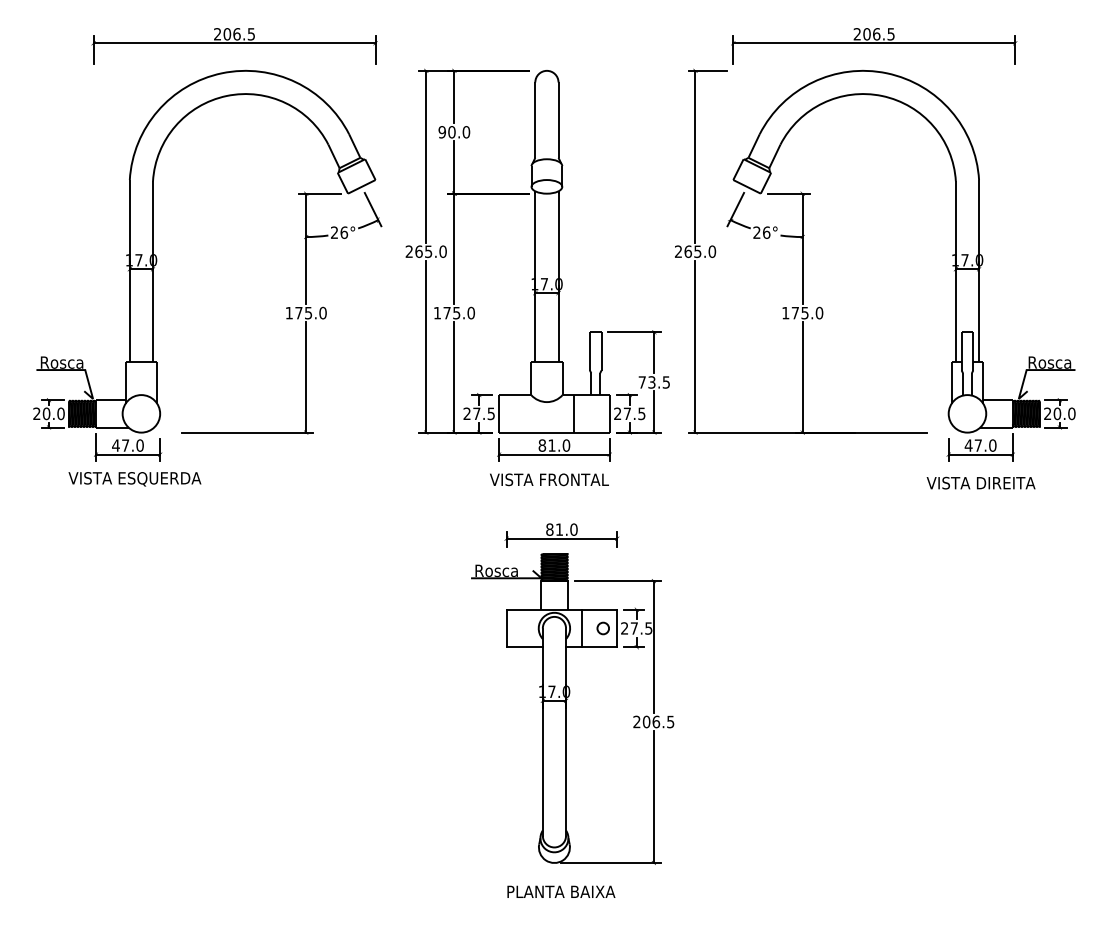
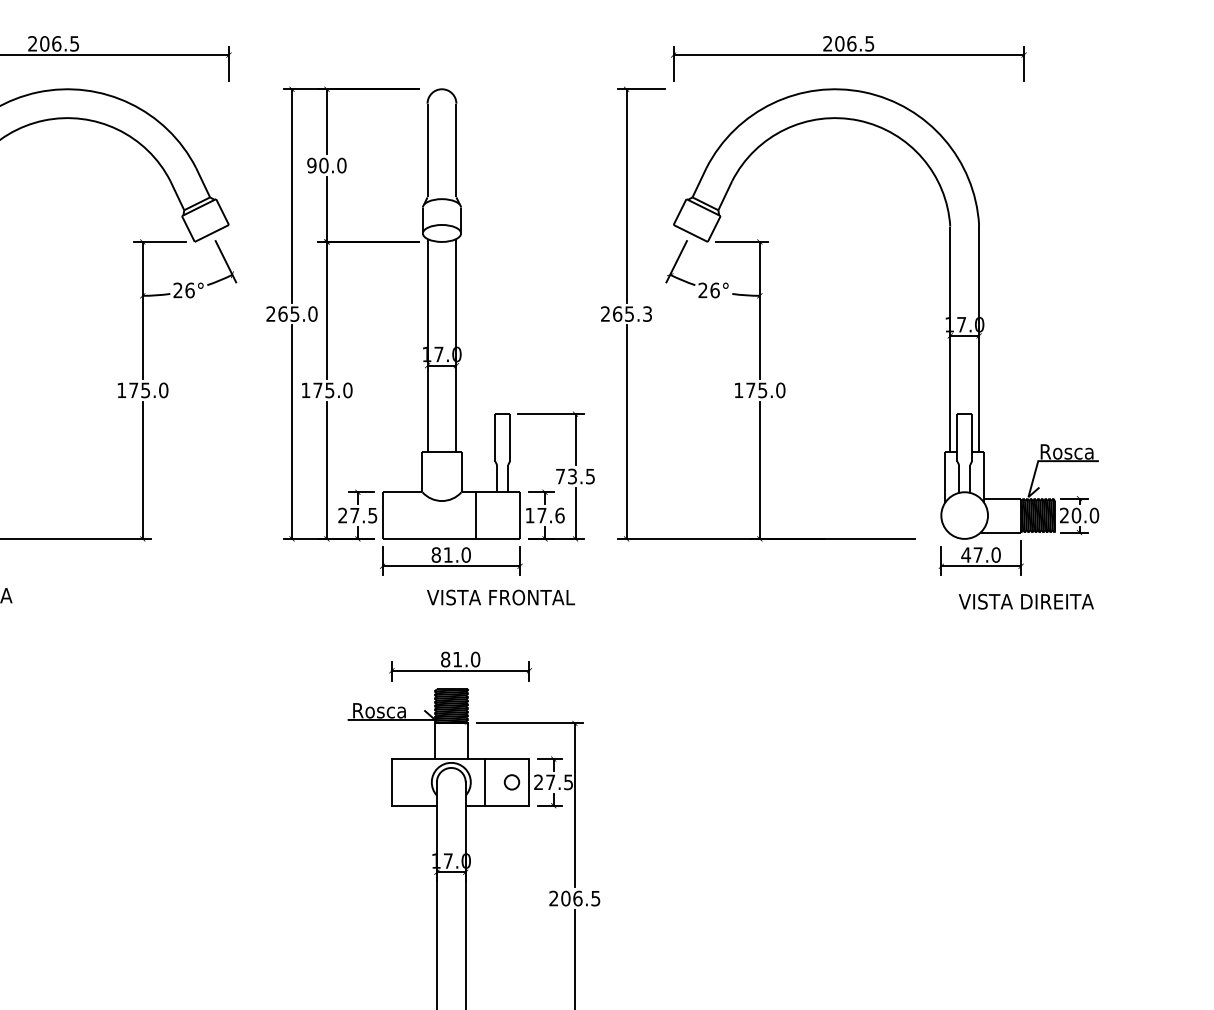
text: (712, 251) -> (647, 313), 265.0 -> 265.3
text: (629, 413) -> (544, 515), 27.5 -> 17.6
text: (549, 479) -> (501, 597), moved
text: (980, 482) -> (1025, 600), moved

